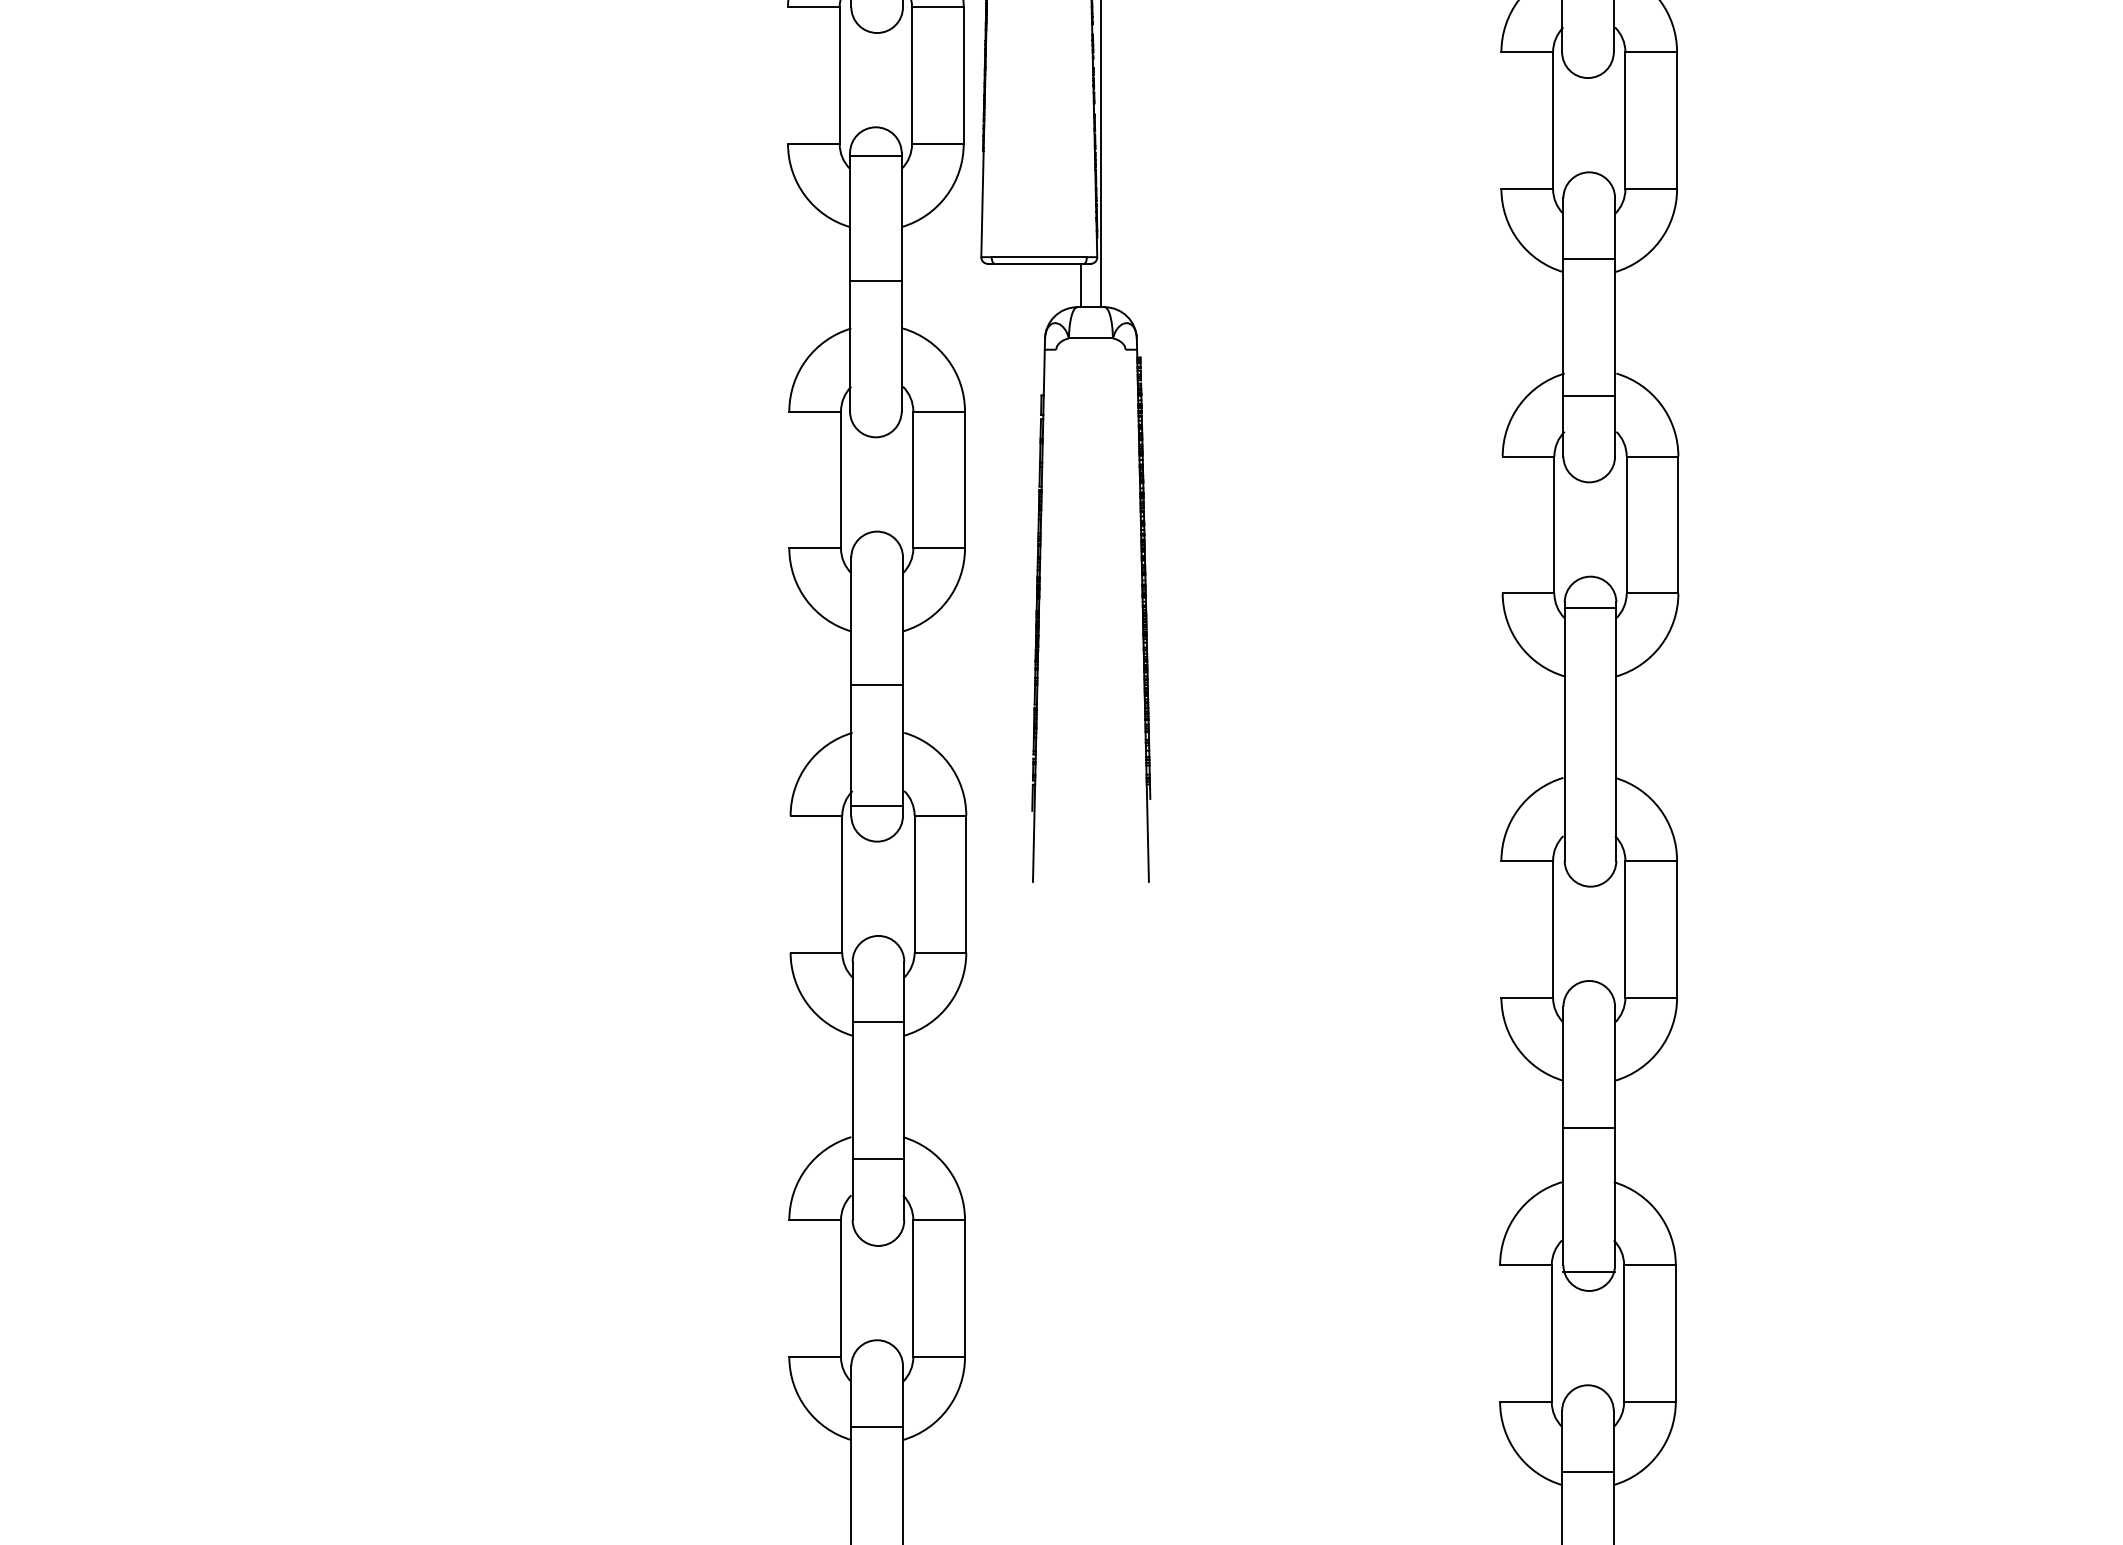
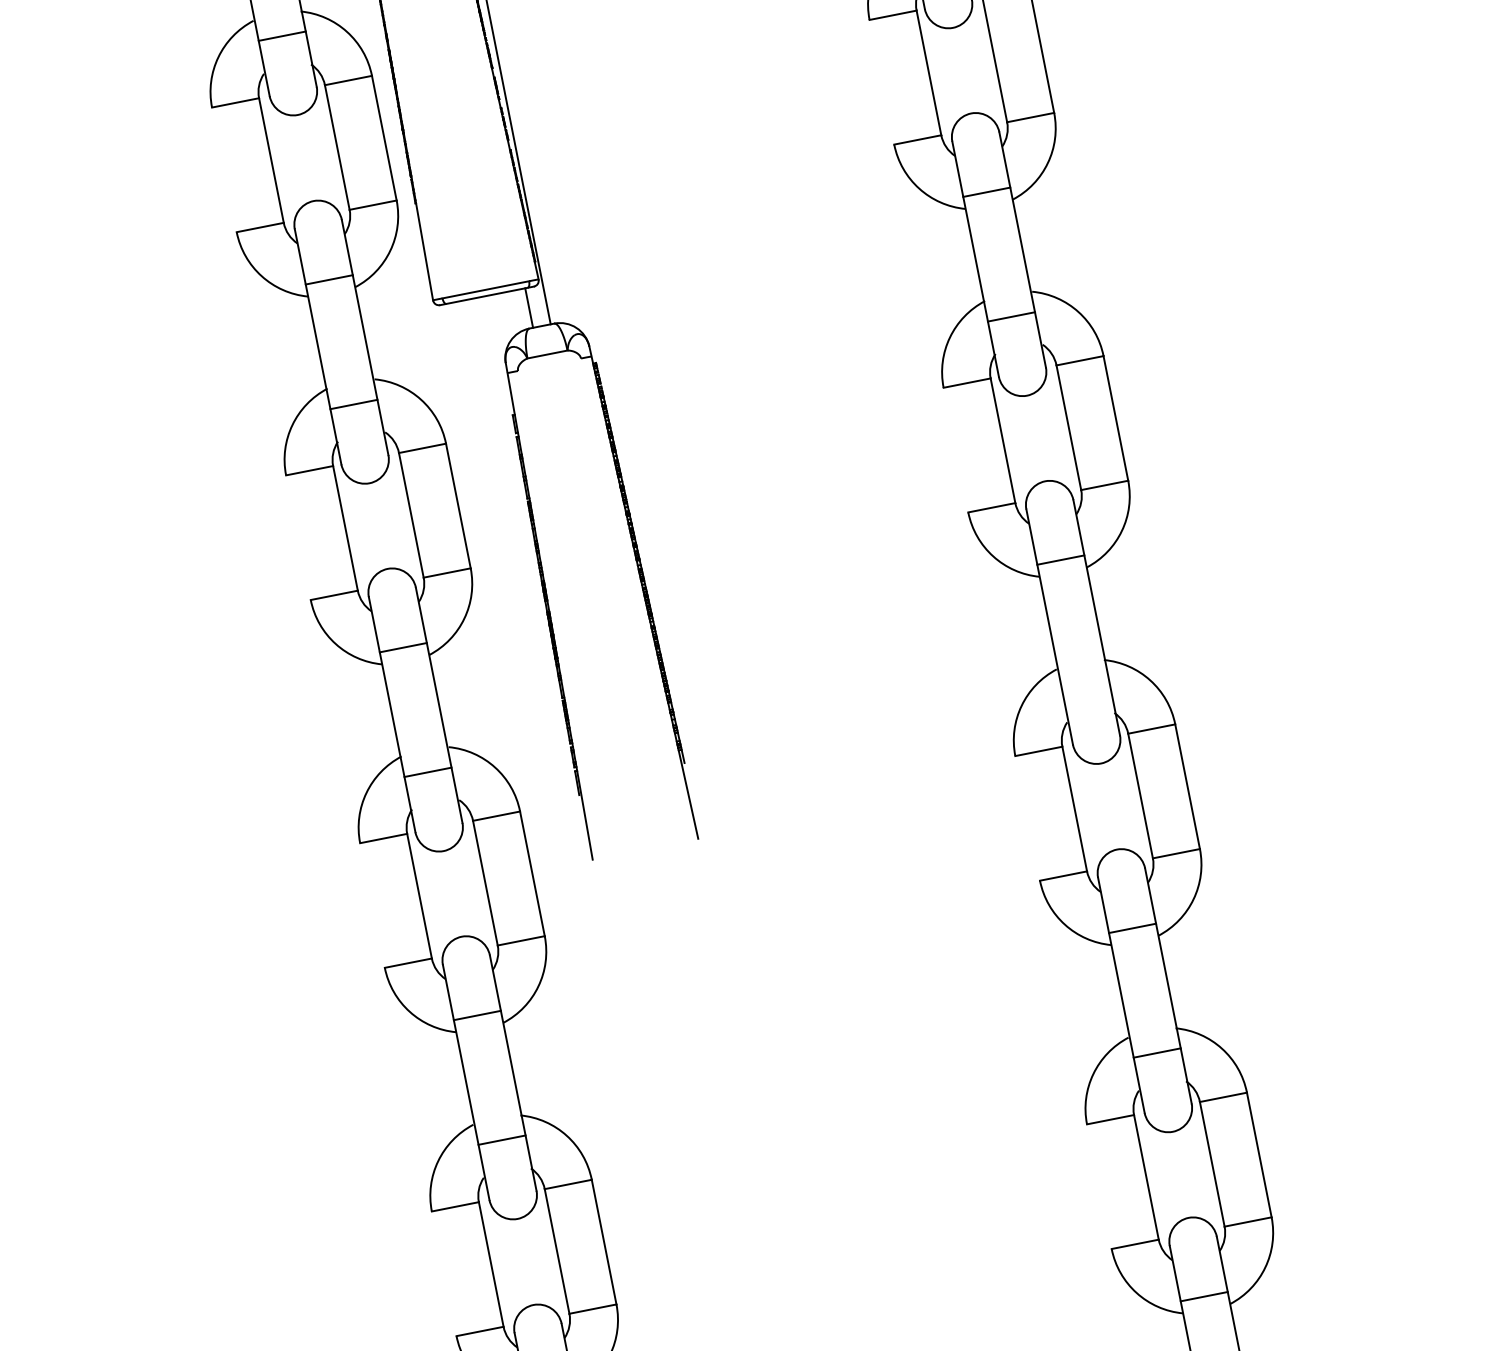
line: (875, 155) -> (328, 279), moved
line: (875, 280) -> (353, 404), moved
line: (1590, 608) -> (1060, 560), moved
line: (877, 685) -> (403, 647), moved
line: (877, 806) -> (428, 772), moved
line: (1589, 1127) -> (1132, 928), moved
line: (1589, 1272) -> (1157, 1053), moved

